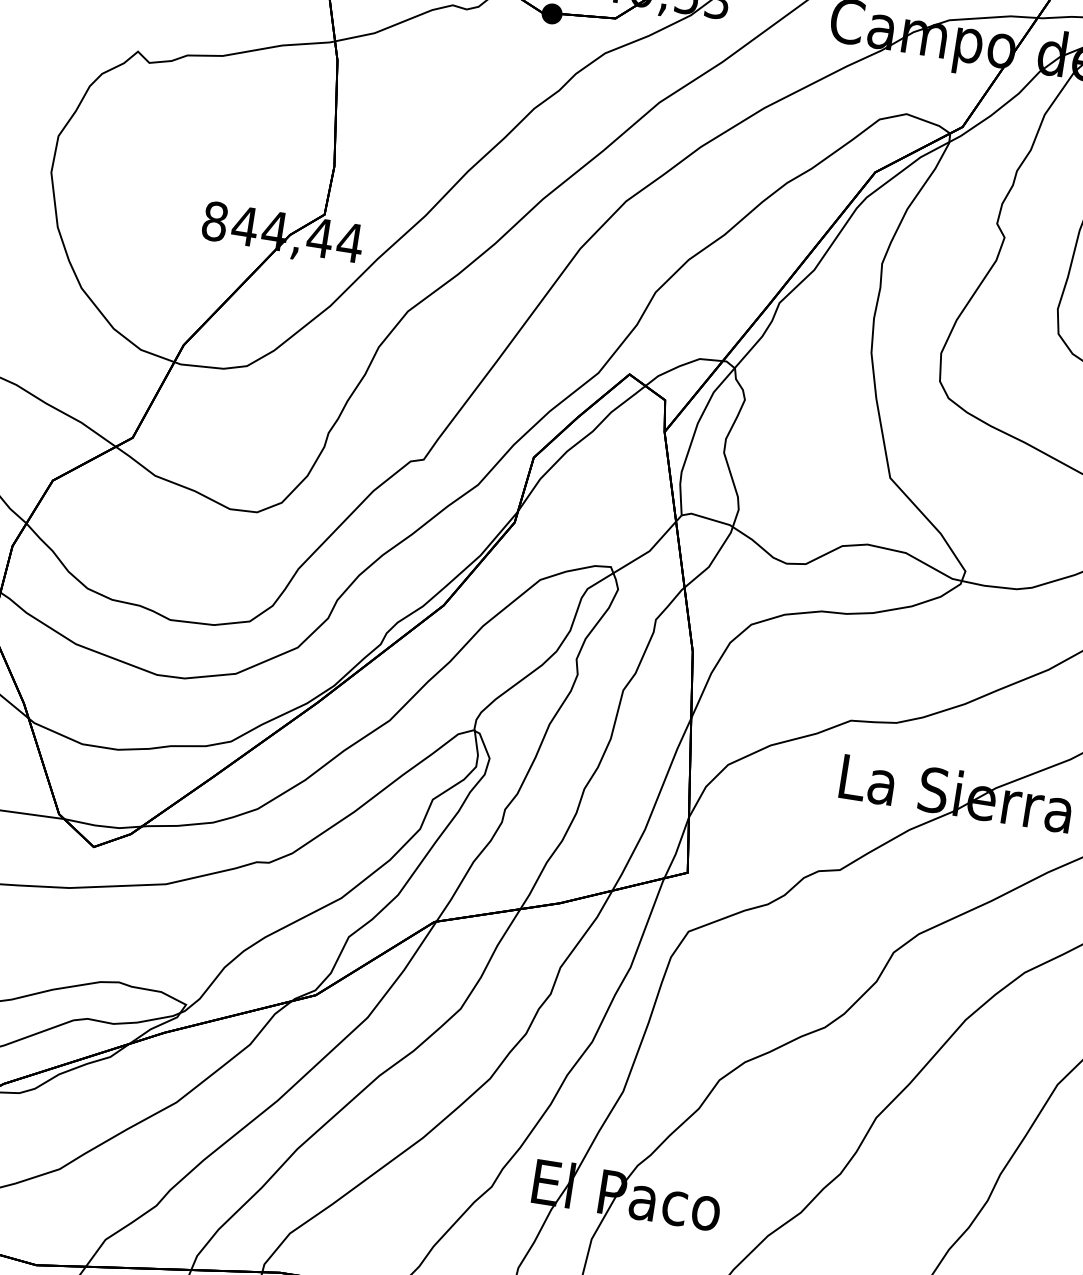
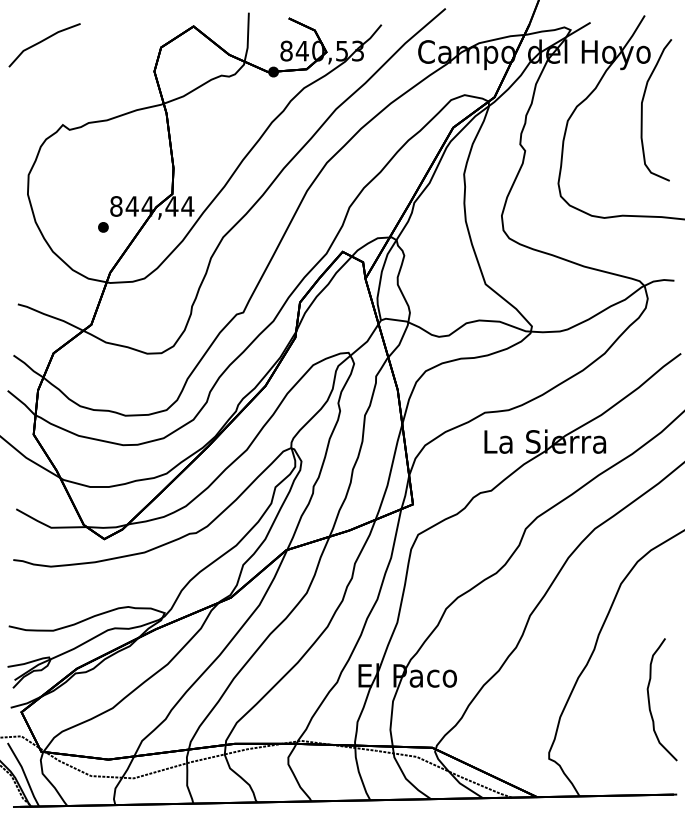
part: (184, 257) -> (103, 227), added

